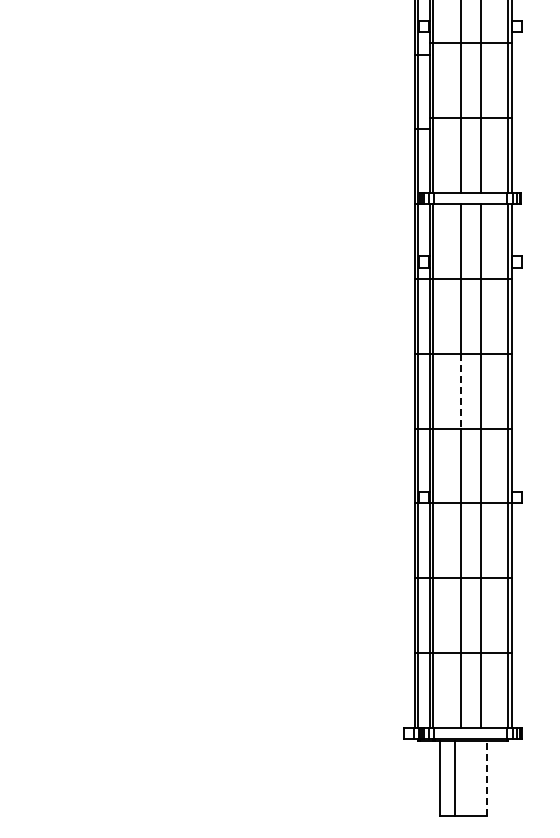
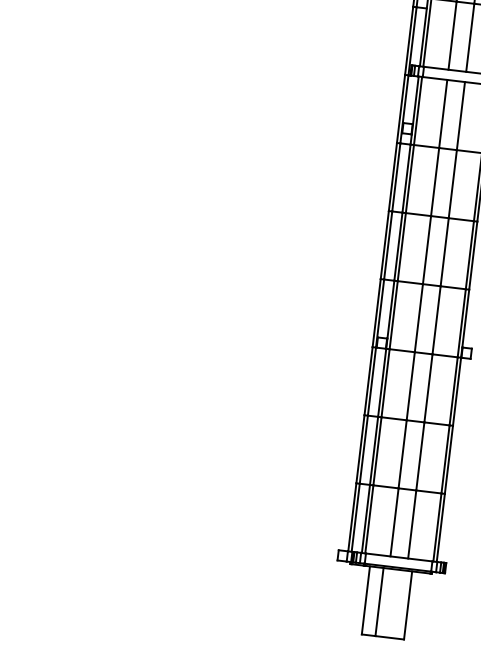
line: (461, 391) -> (427, 250), dashed -> solid
line: (486, 778) -> (408, 605), dashed -> solid

